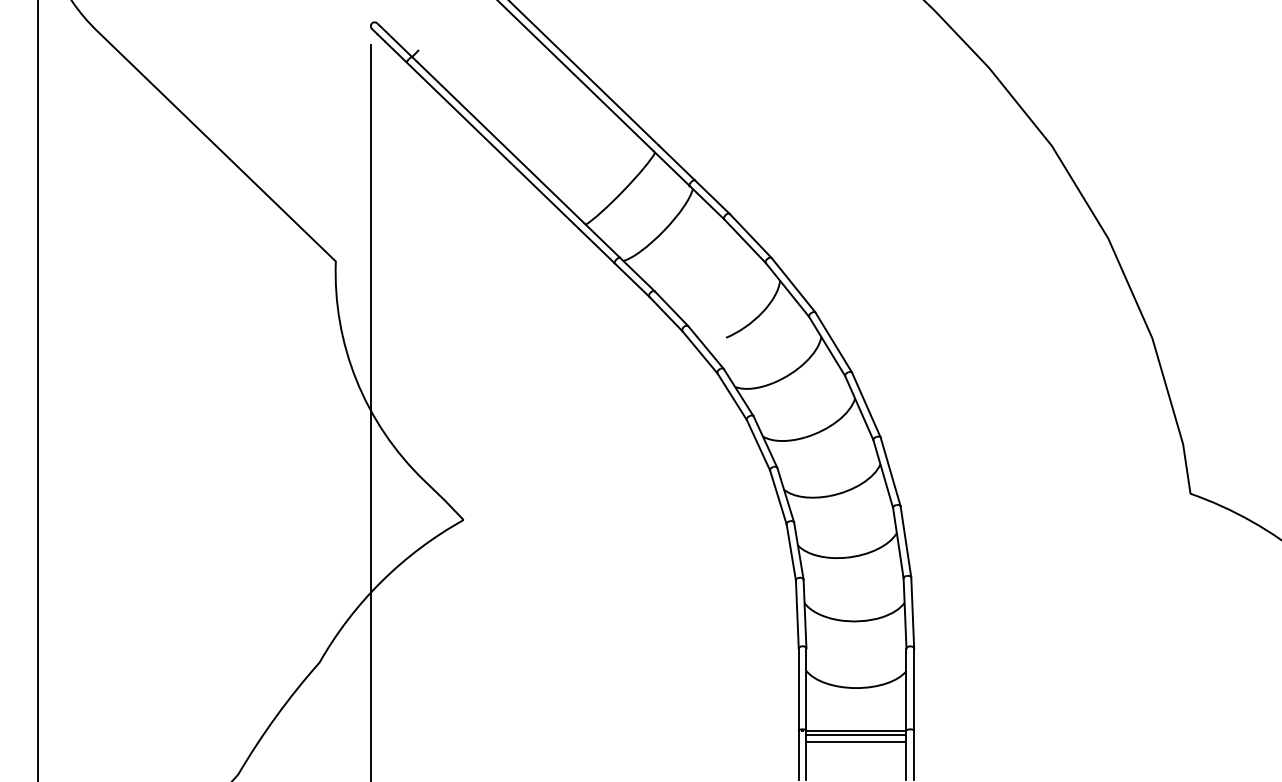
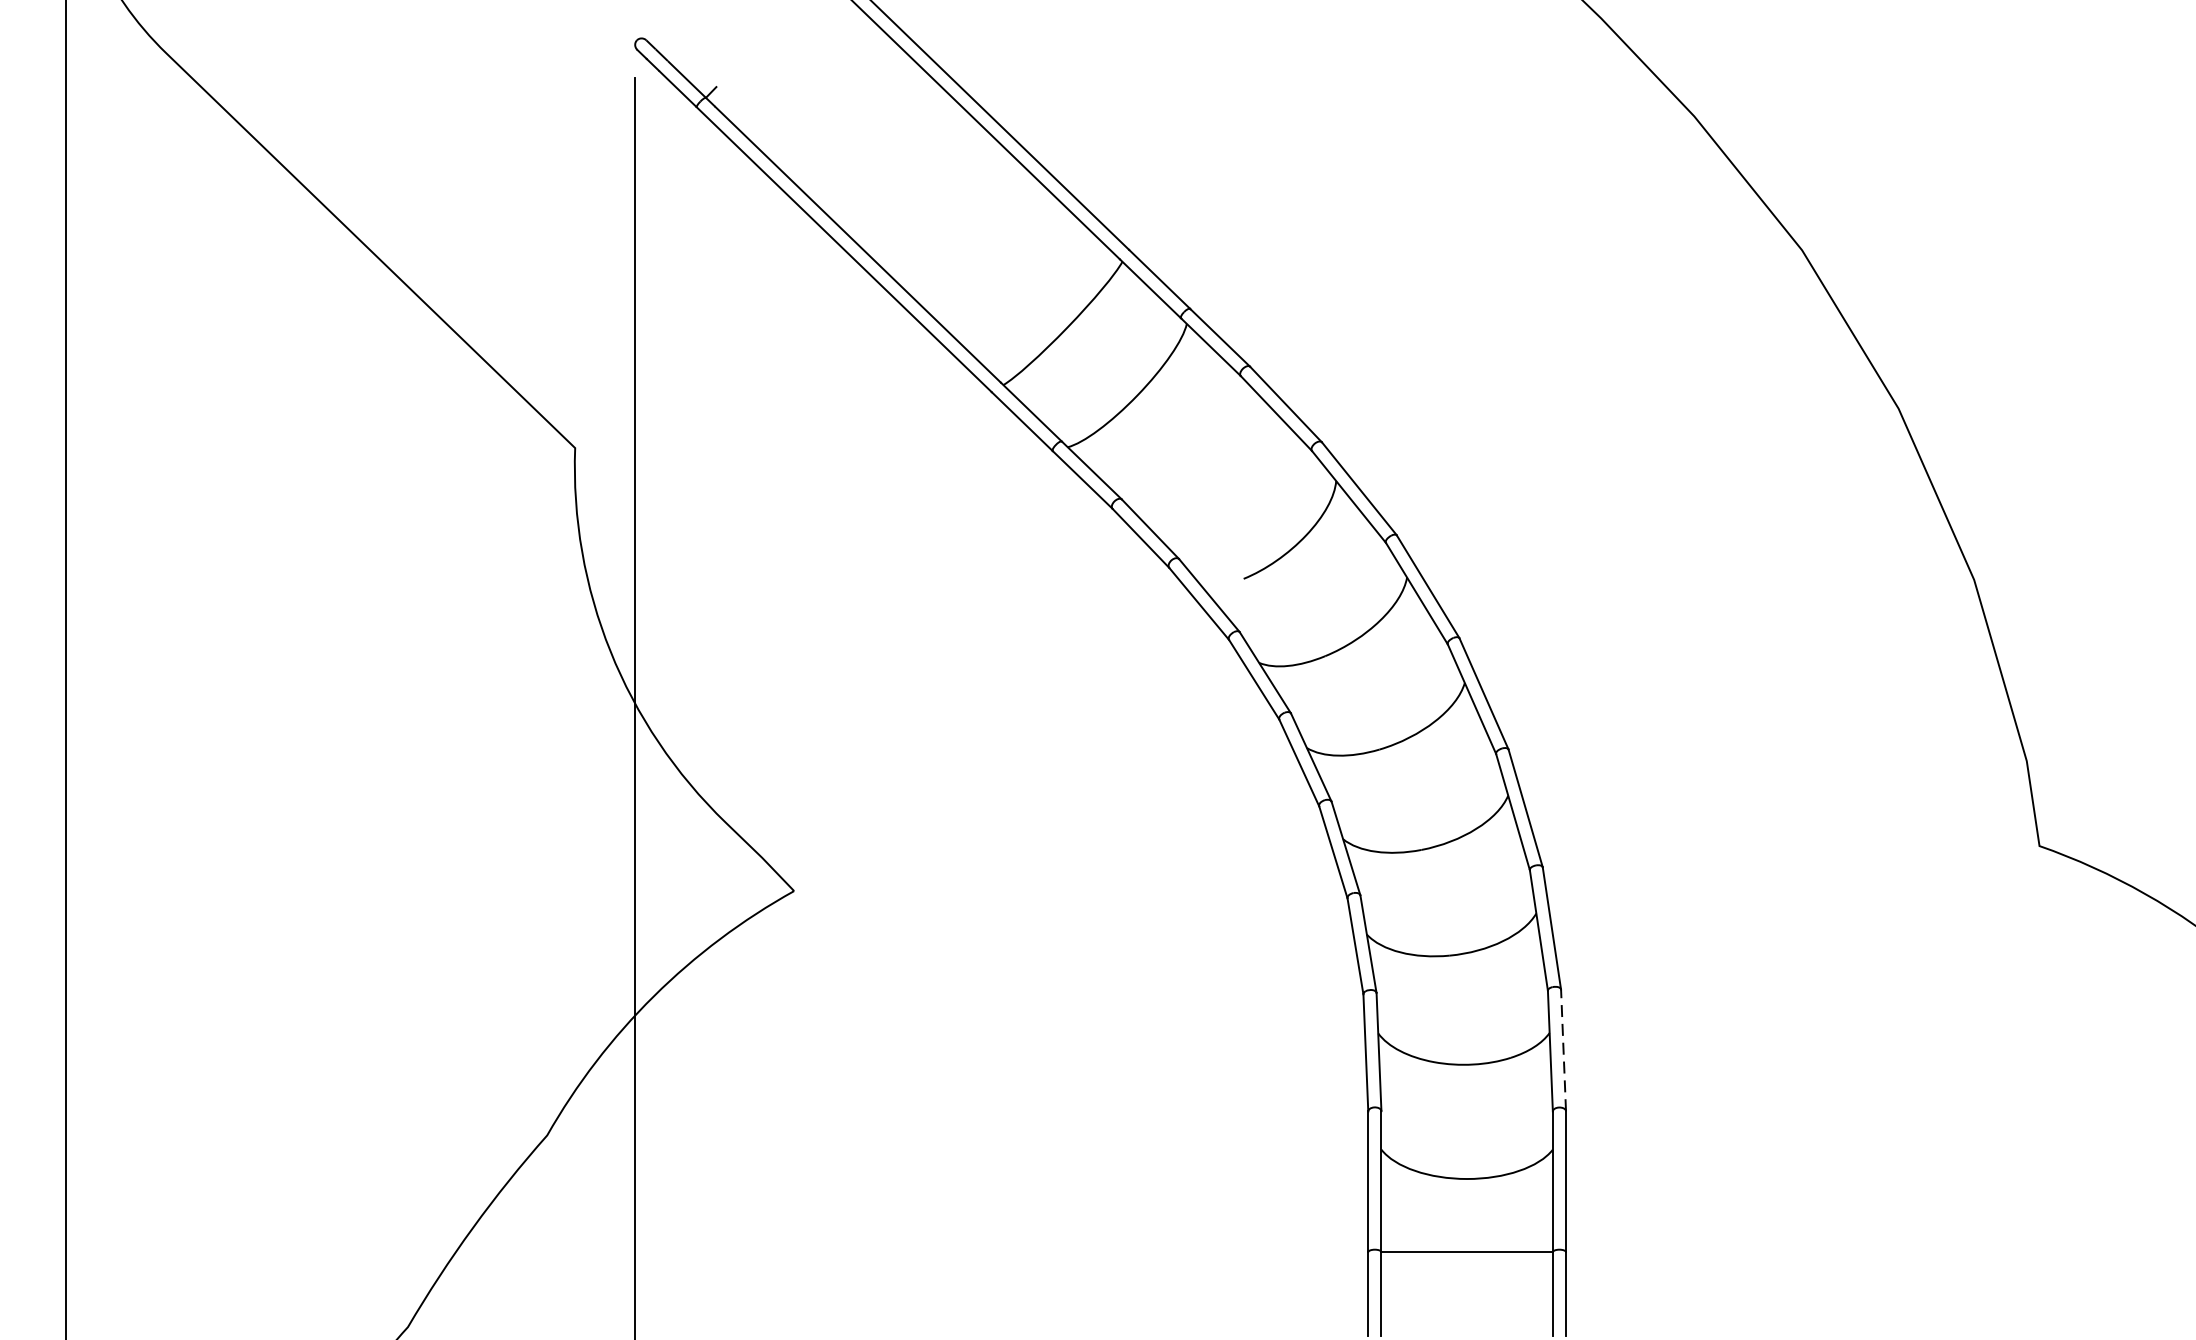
line: (912, 613) -> (1563, 1051), solid -> dashed
line: (856, 735) -> (1467, 1260), removed
line: (856, 741) -> (1467, 1270), removed

